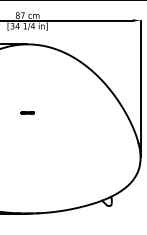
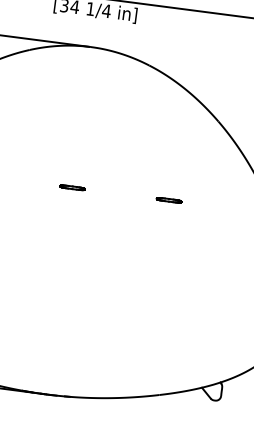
part: (74, 112) -> (168, 199), added

